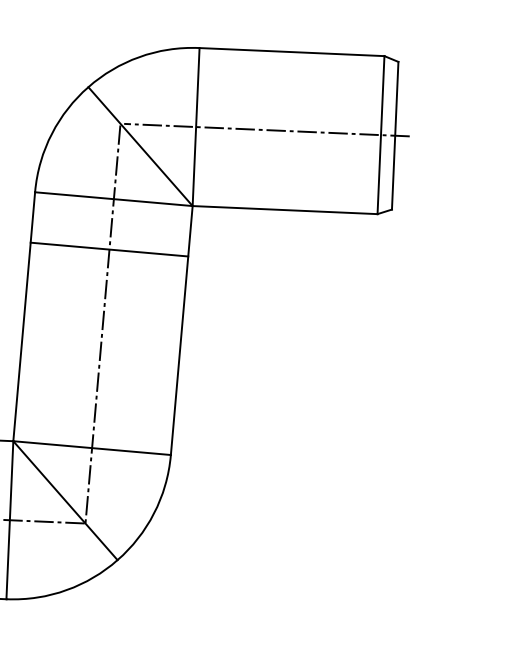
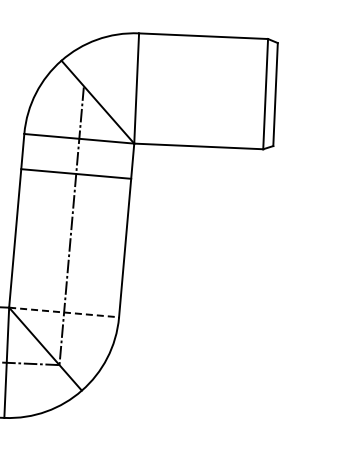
line: (266, 129) -> (185, 90), removed
line: (92, 448) -> (64, 312), solid -> dashed

